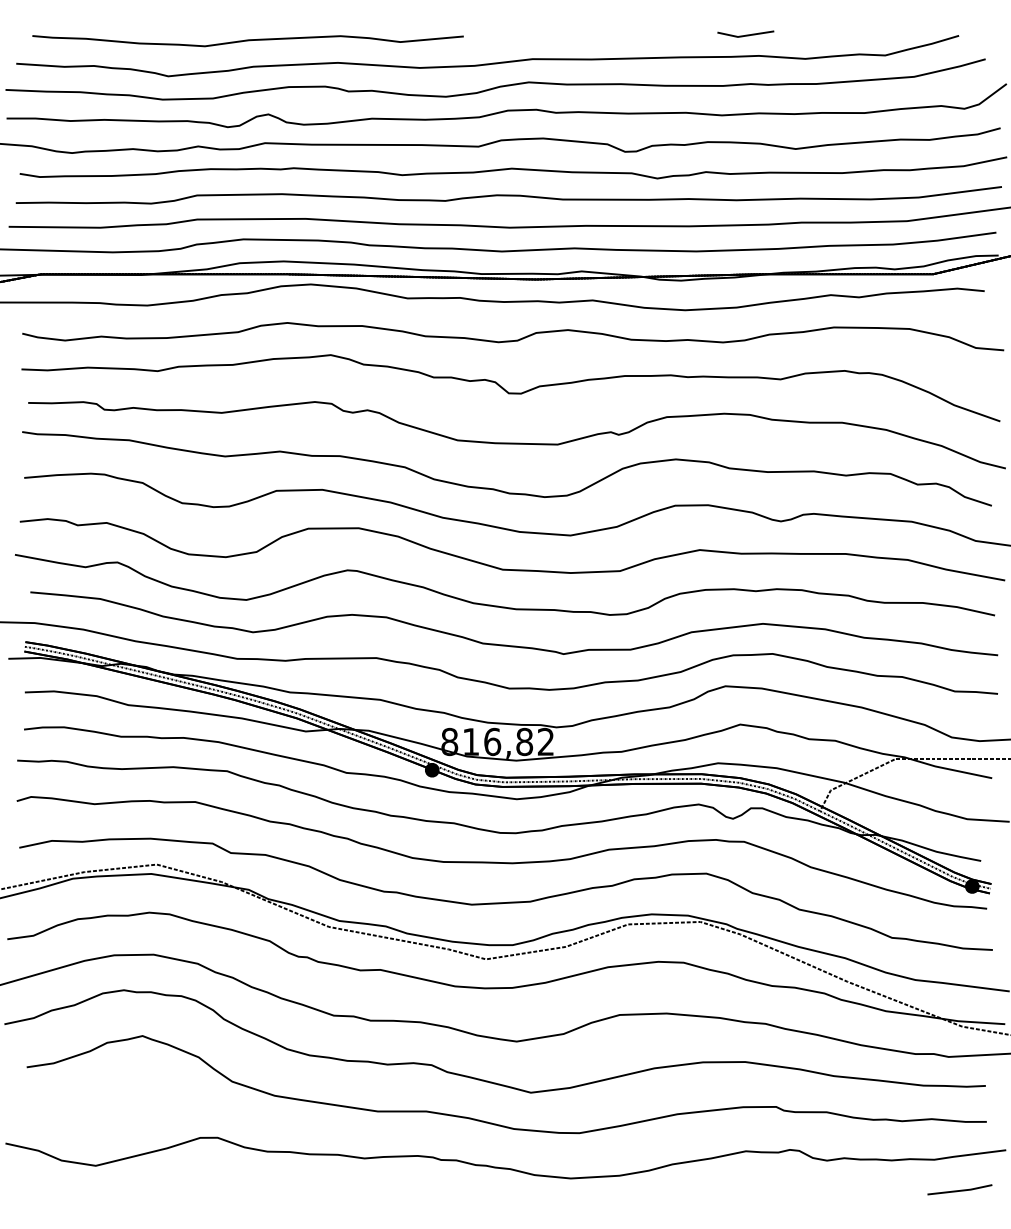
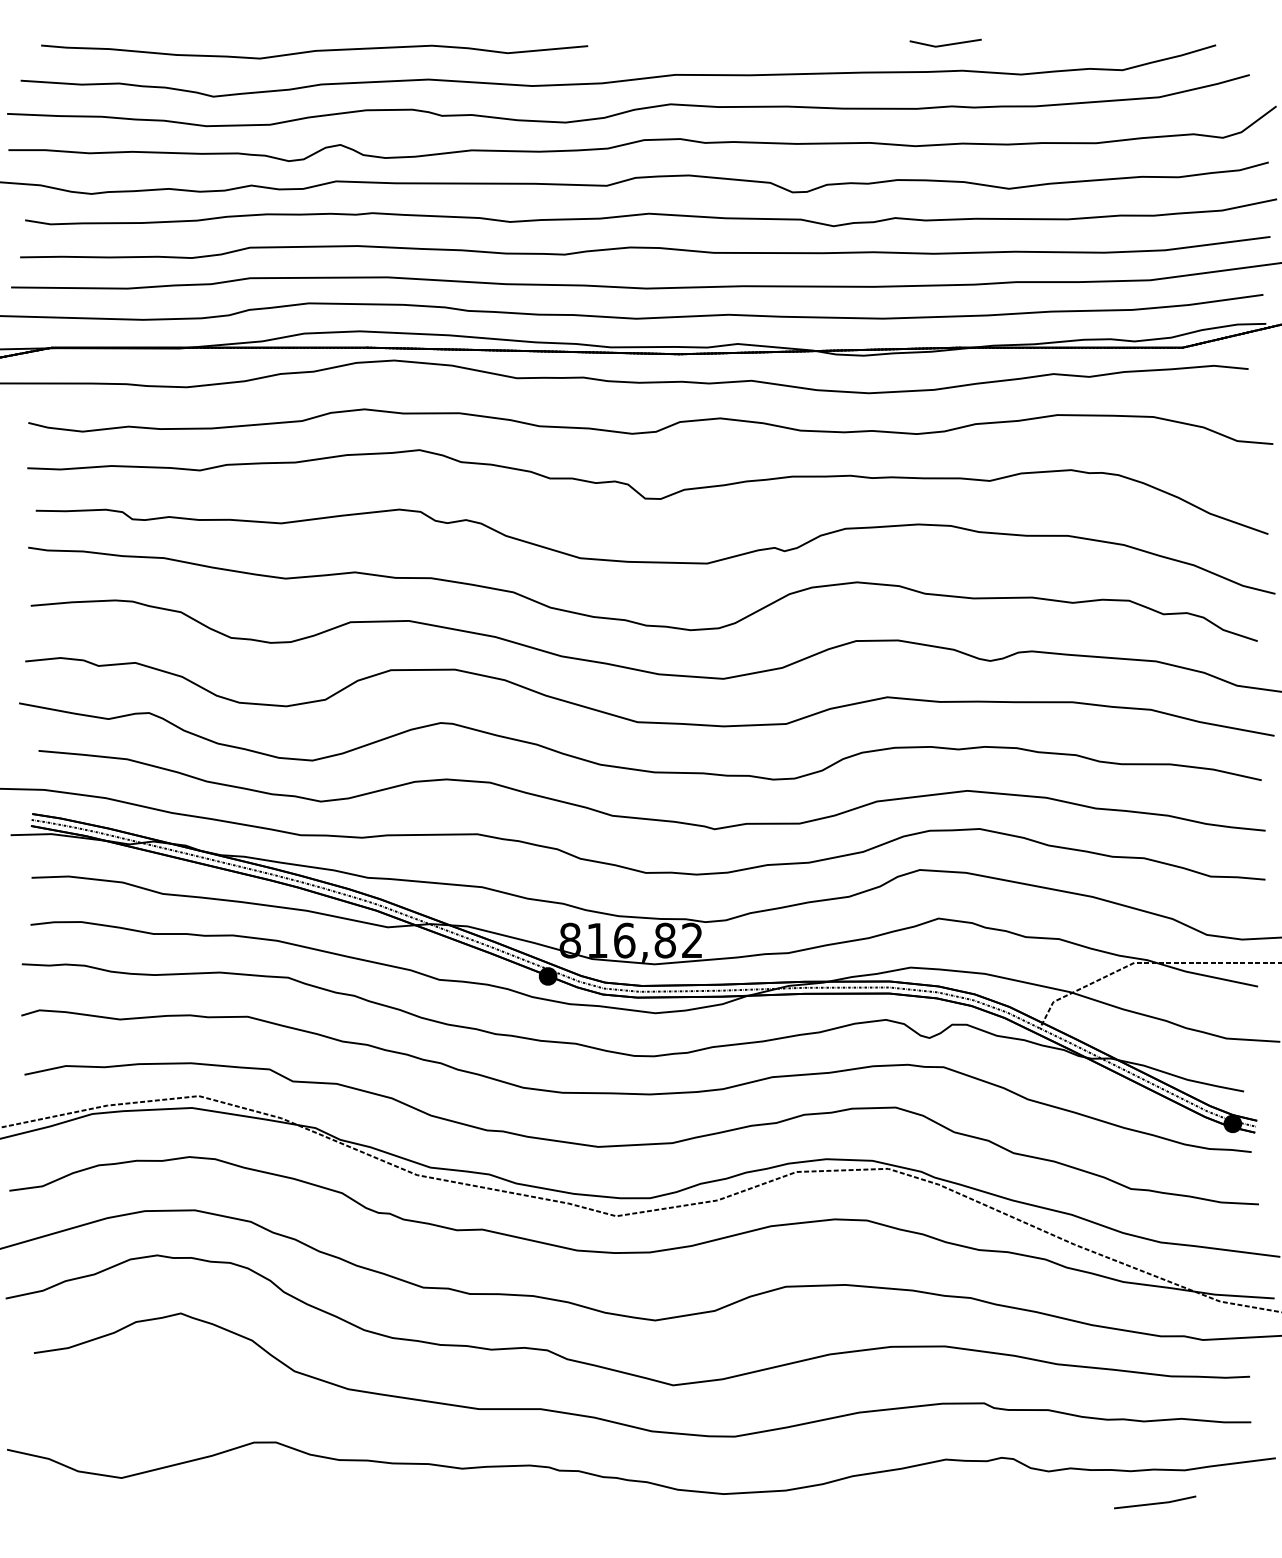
line: (960, 1189) -> (1155, 1502), moved

